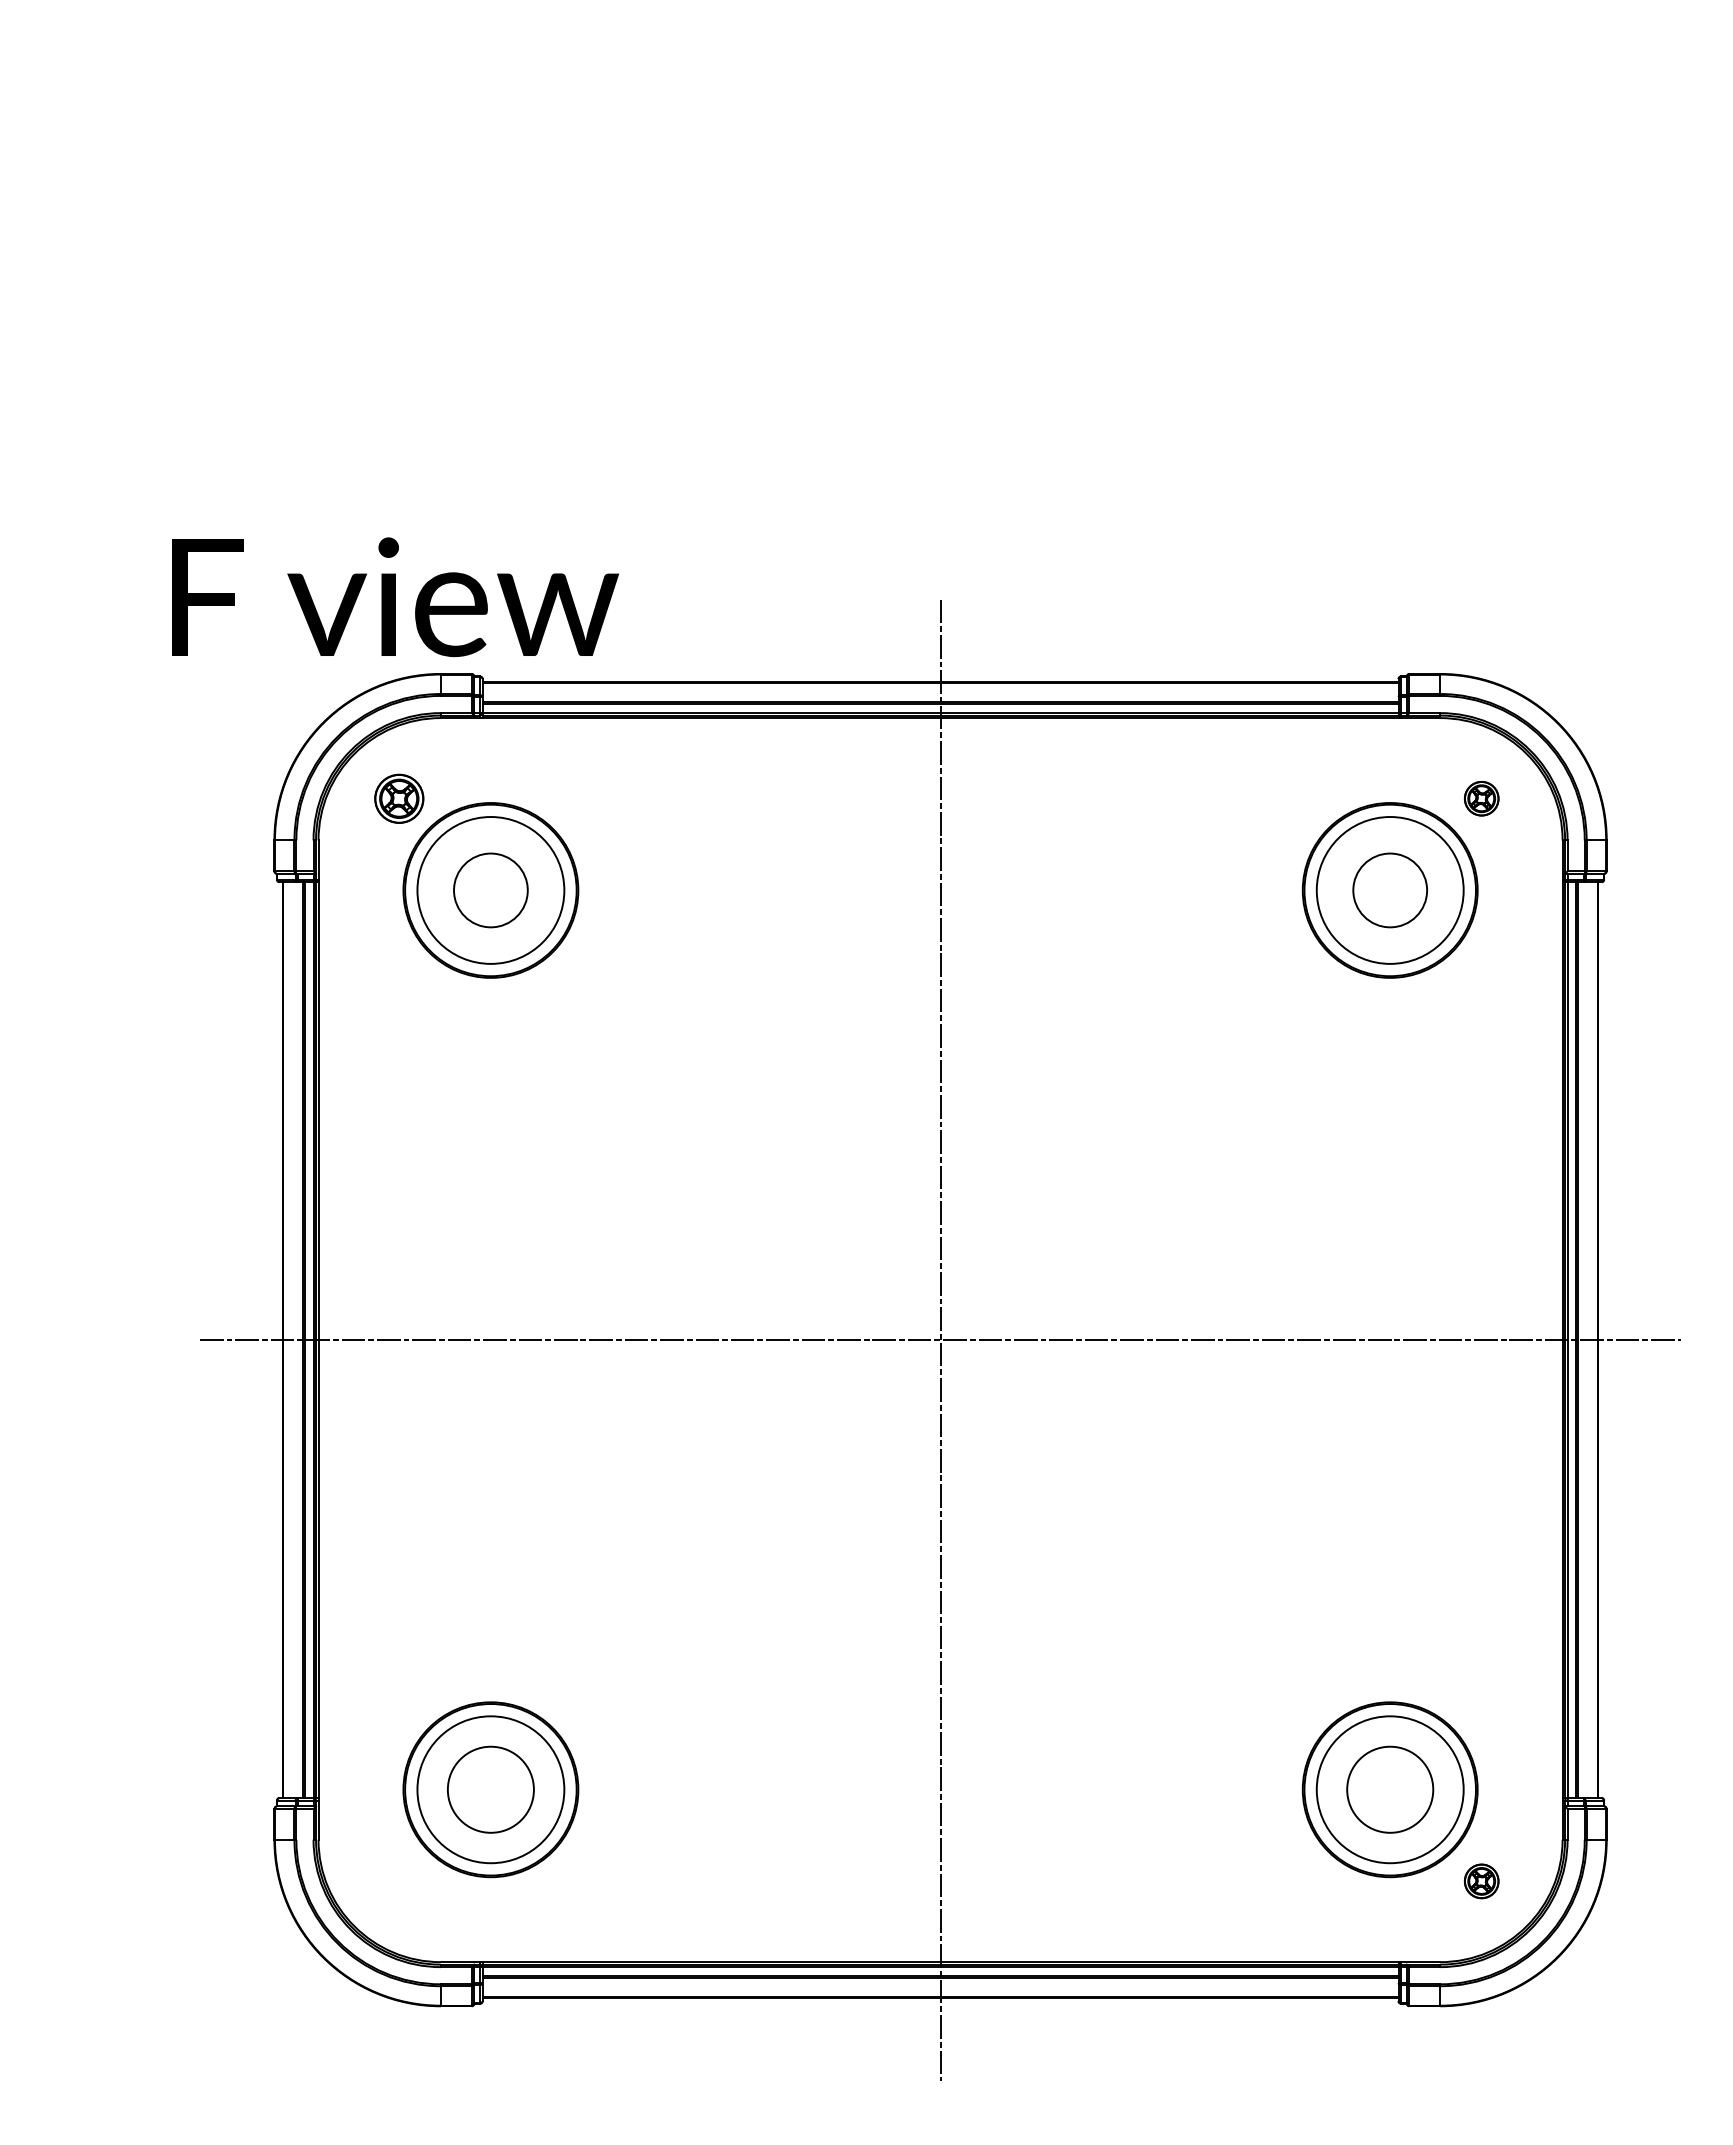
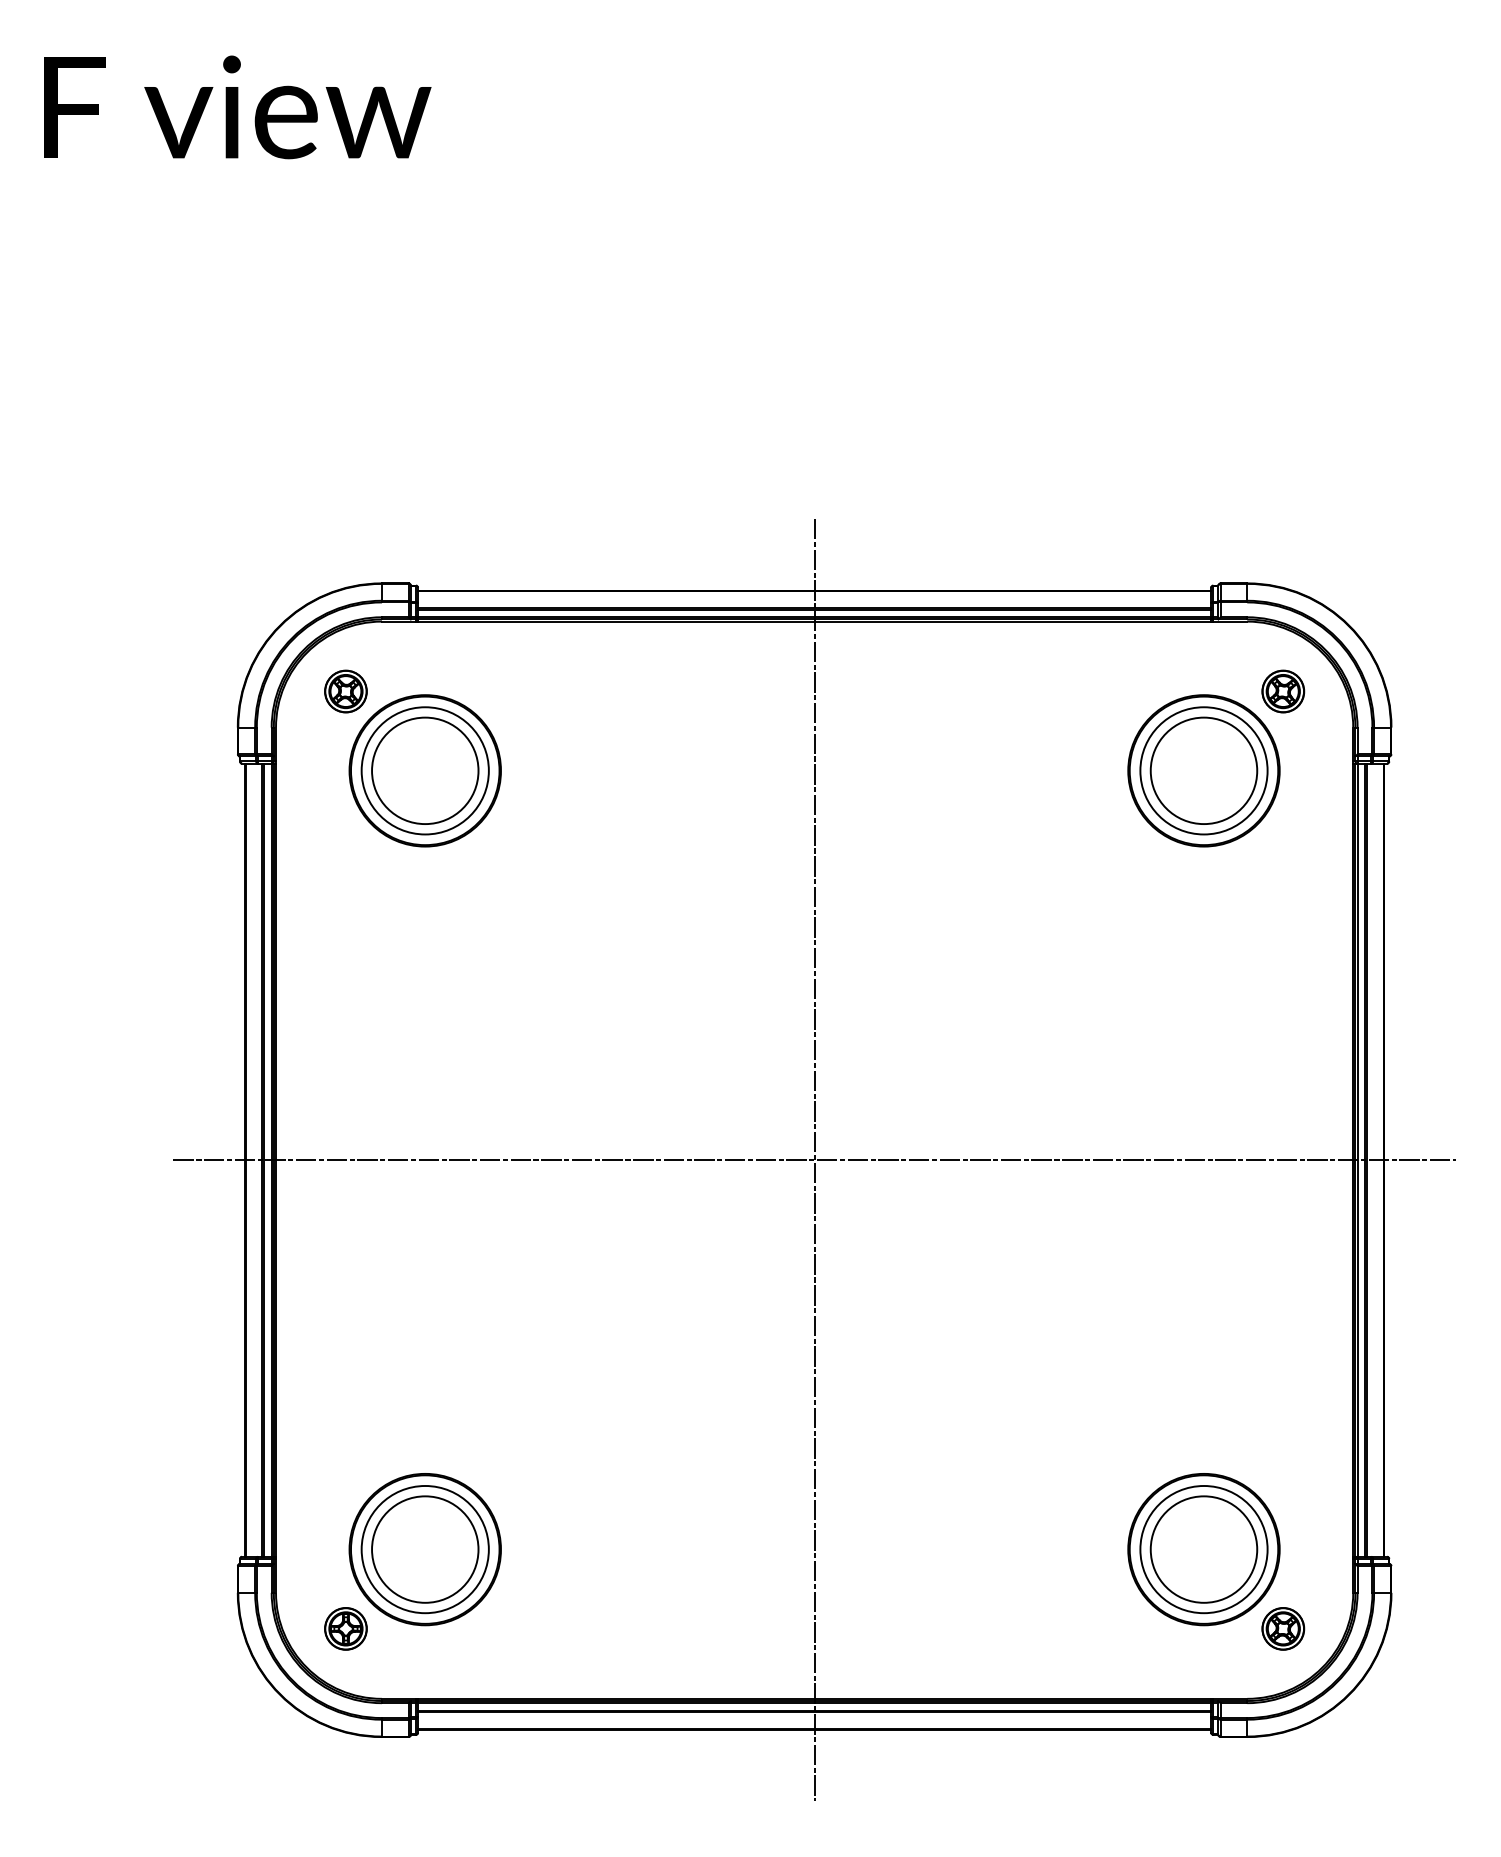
text: (395, 597) -> (237, 107), moved
part: (1481, 798) -> (1283, 691), size x1.43
circle: (490, 889) -> (424, 770), size x1.67
circle: (1389, 889) -> (1203, 770), size x1.67
circle: (490, 1789) -> (424, 1549), size x1.43
circle: (1389, 1789) -> (1203, 1549), size x1.43
part: (399, 1881) -> (346, 1629), added
part: (1481, 1881) -> (1283, 1629), size x1.43

